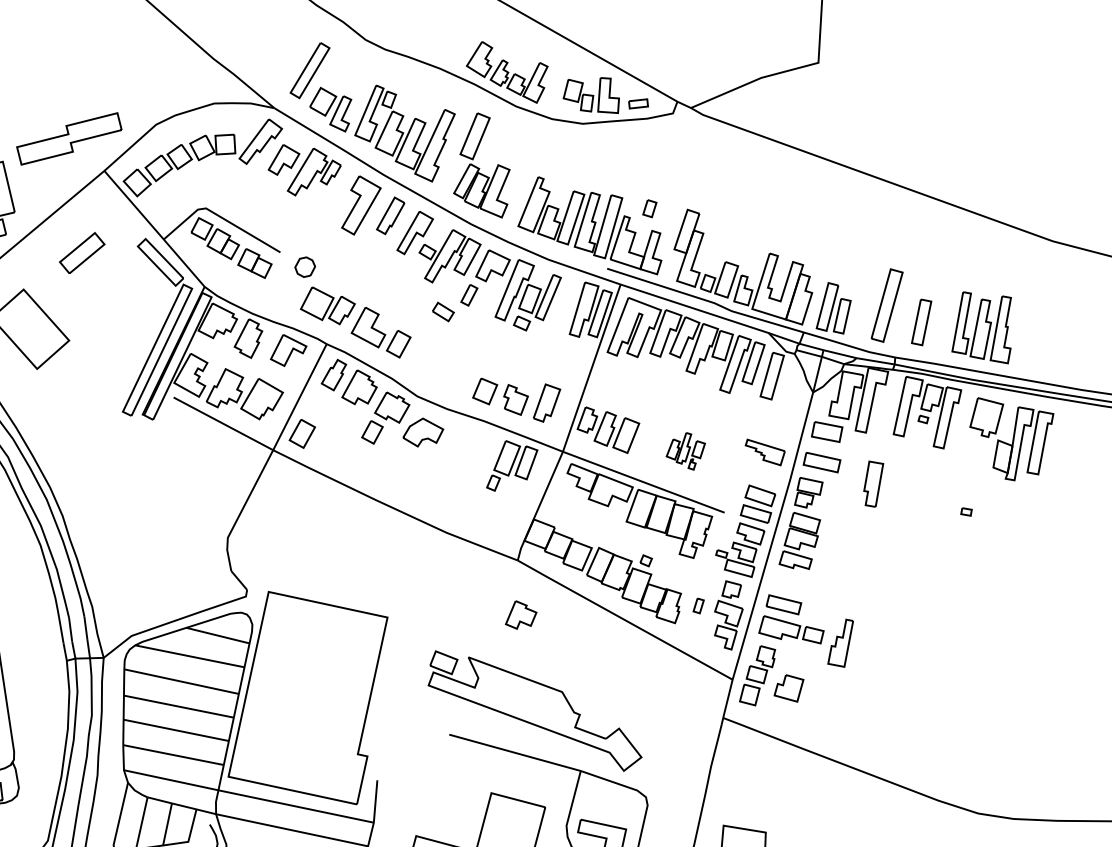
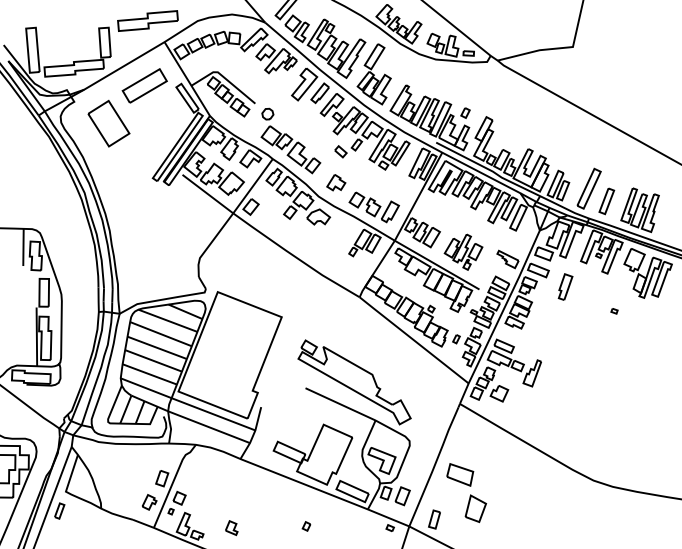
part: (81, 252) -> (144, 85), size x1.67
part: (685, 450) -> (463, 251), size x1.67
part: (520, 614) -> (336, 182), moved

